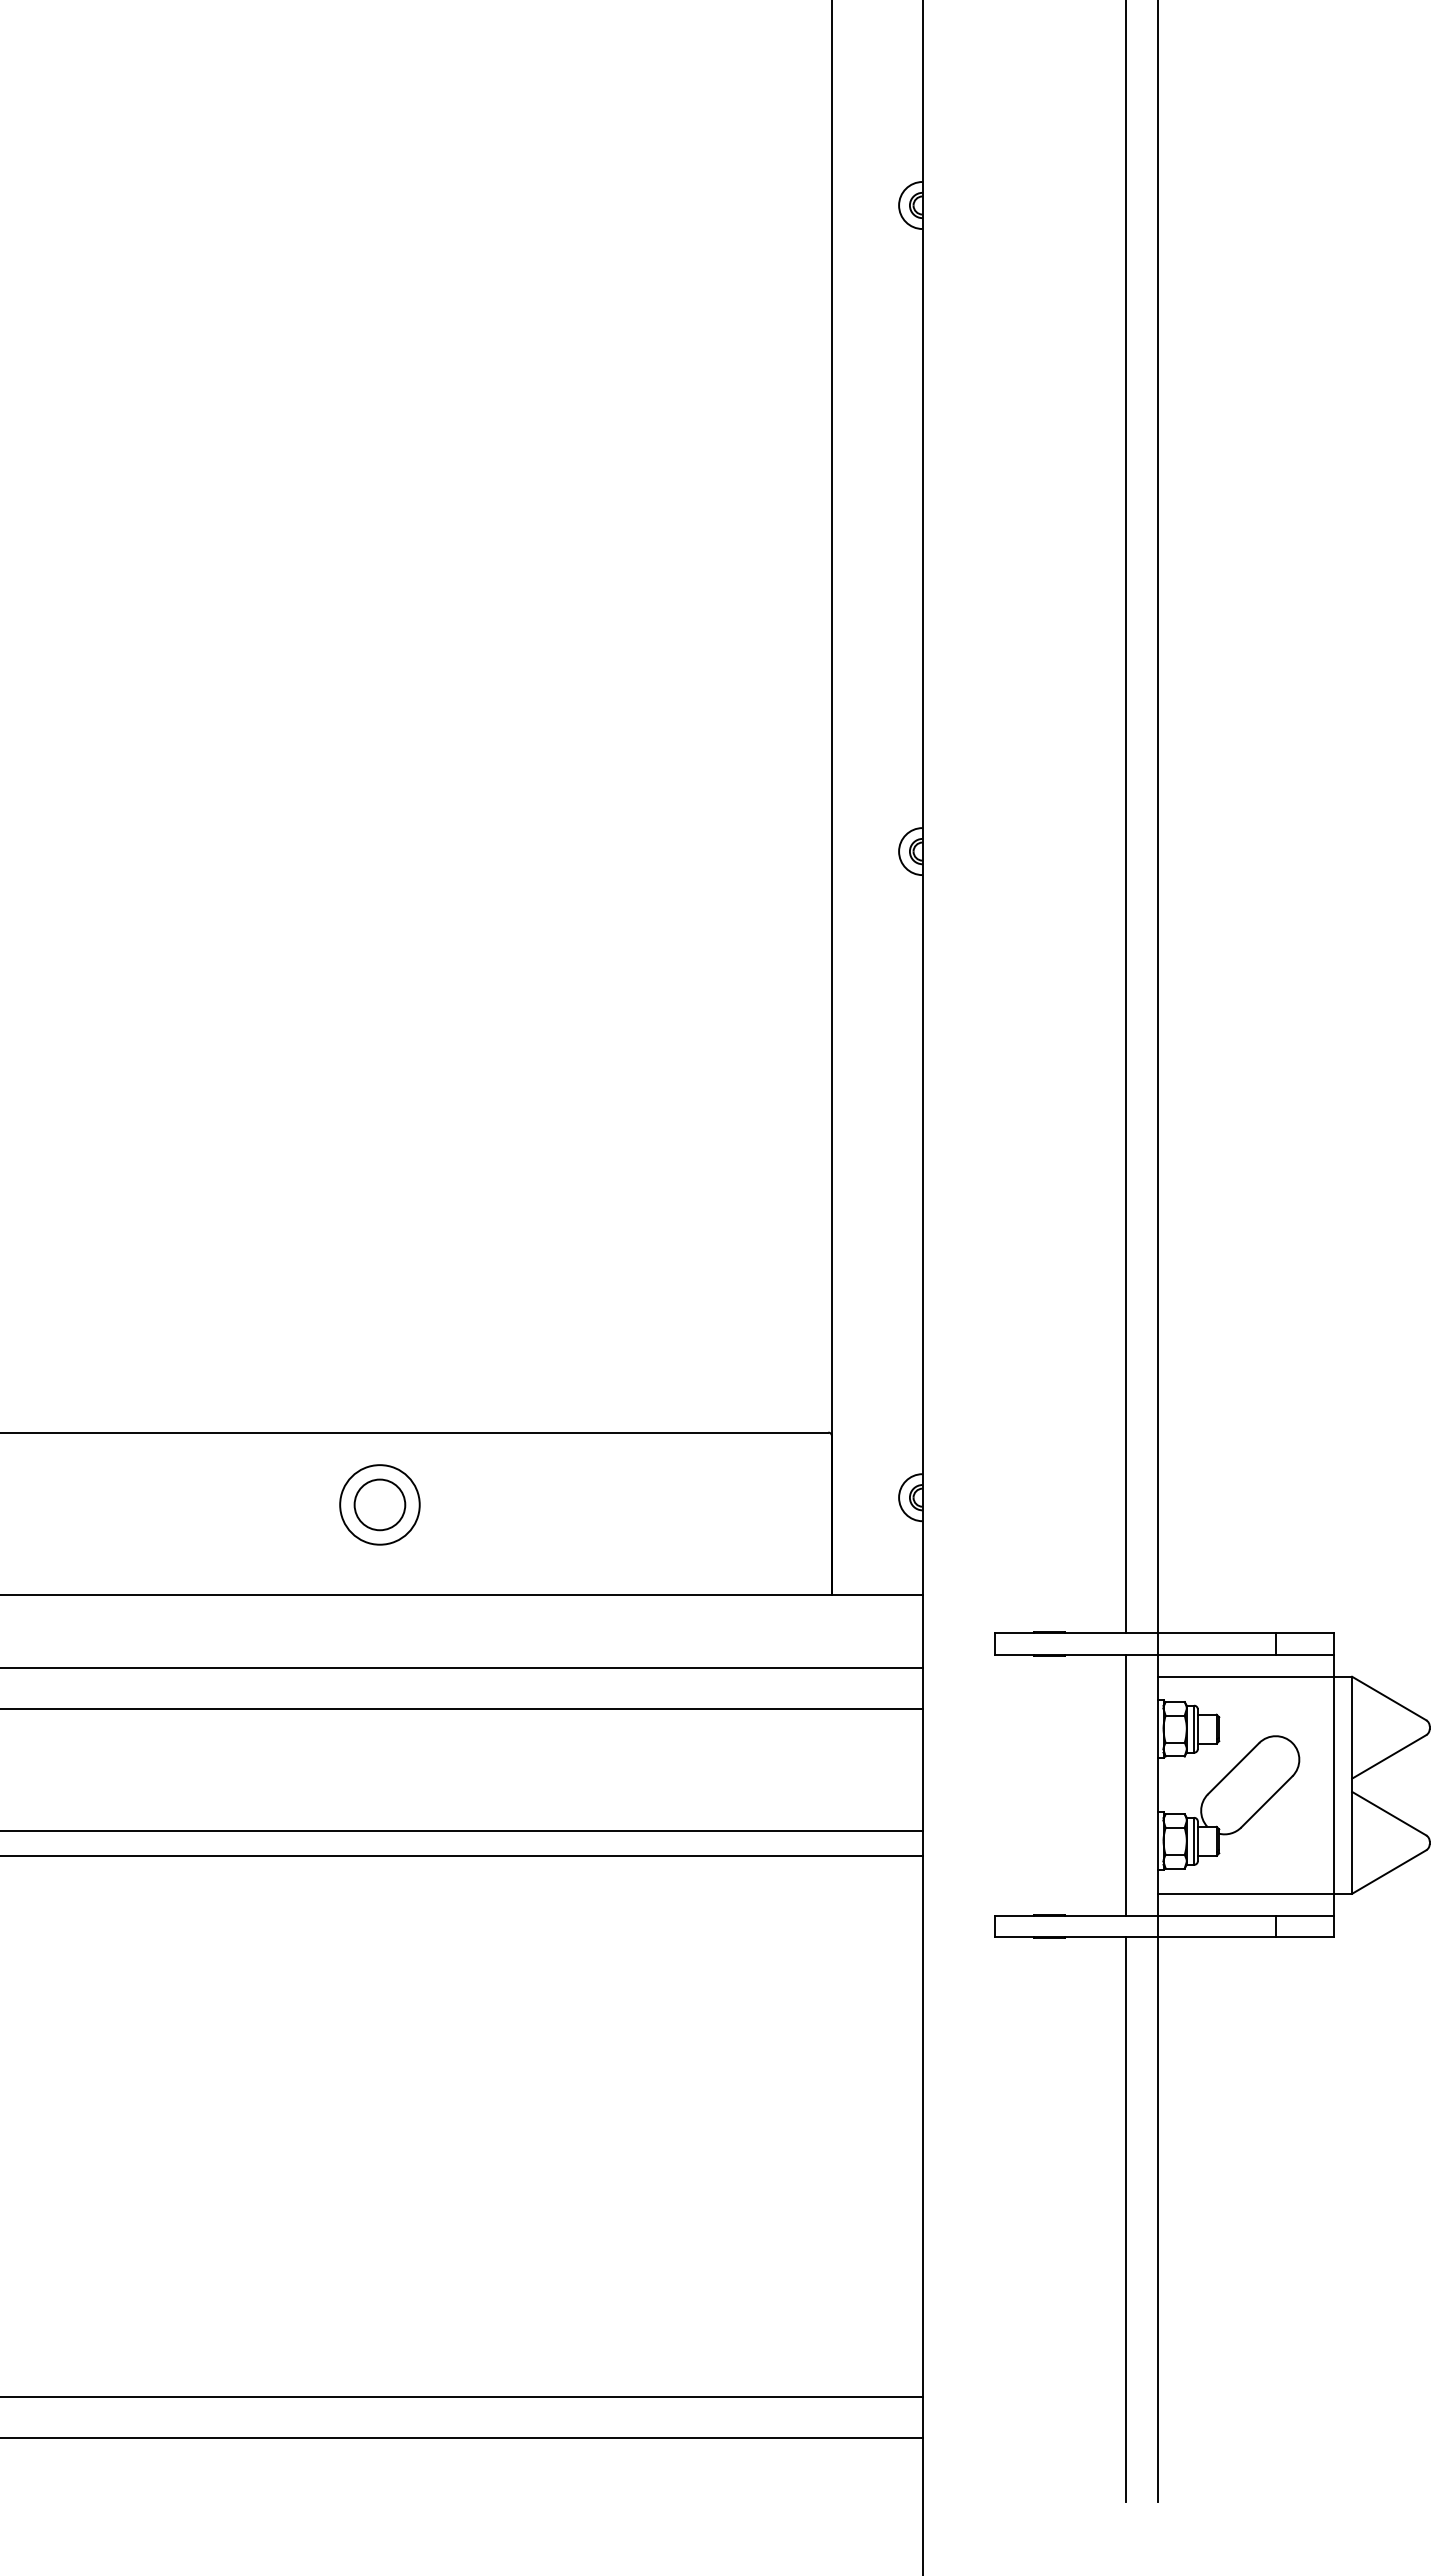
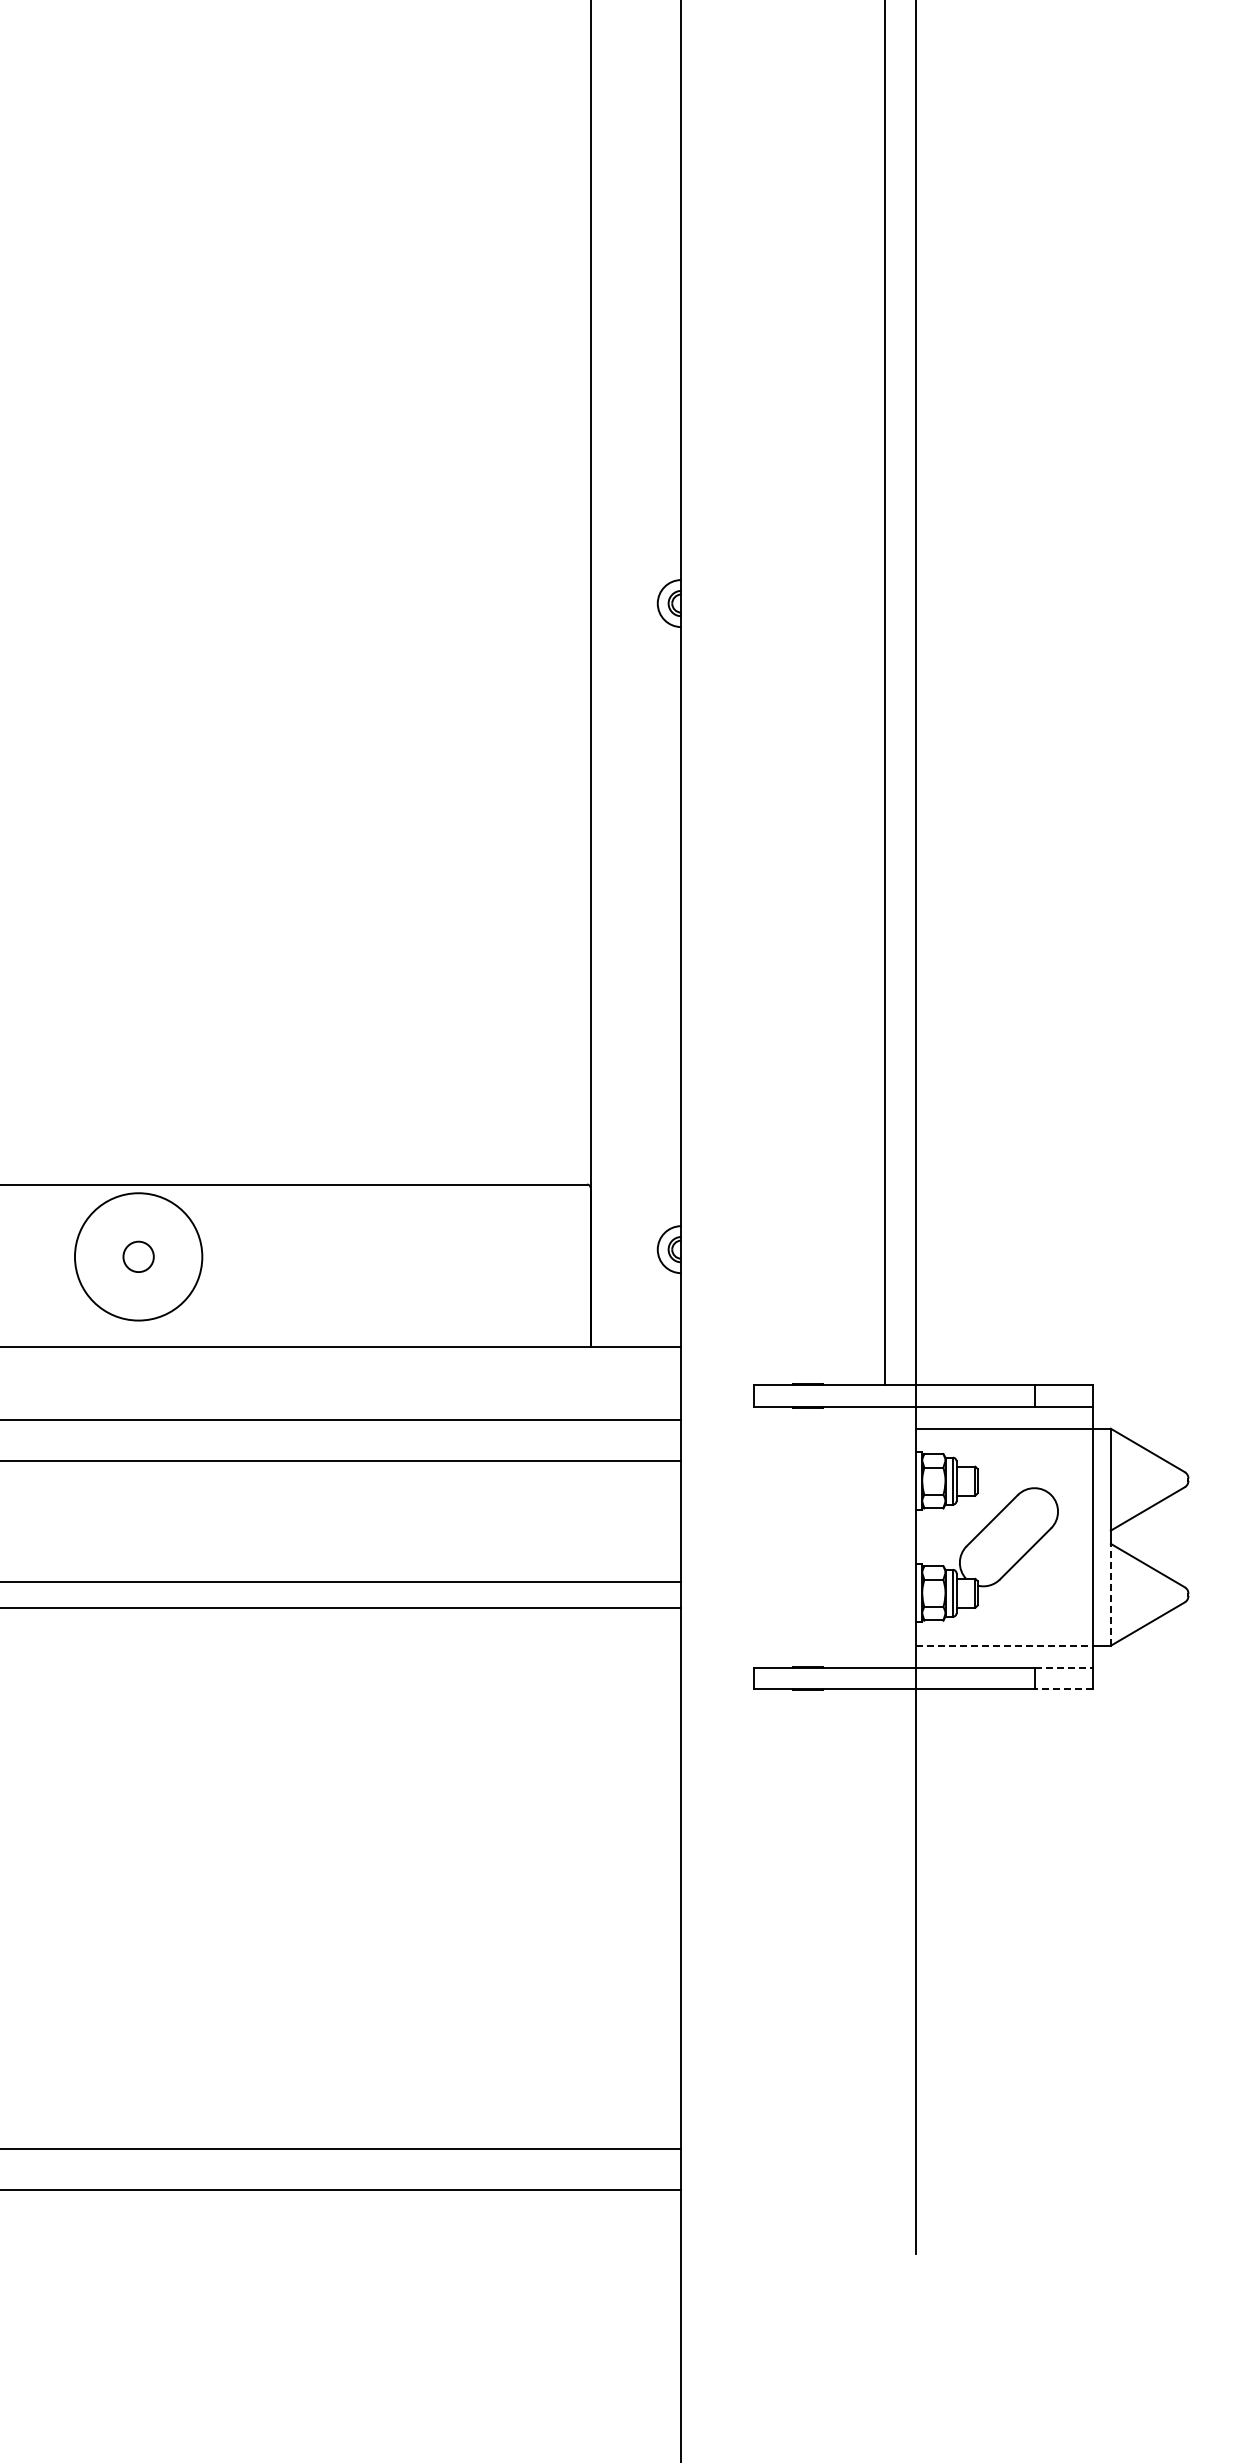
circle: (379, 1504) -> (138, 1256), size x0.6
circle: (379, 1504) -> (138, 1256), size x1.6
line: (1125, 1785) -> (884, 1537), removed
line: (1352, 1842) -> (1111, 1594), solid -> dashed
line: (1246, 1893) -> (1005, 1645), solid -> dashed
line: (1305, 1915) -> (1064, 1667), solid -> dashed
line: (1305, 1937) -> (1064, 1689), solid -> dashed
line: (1125, 2219) -> (884, 1971), removed

